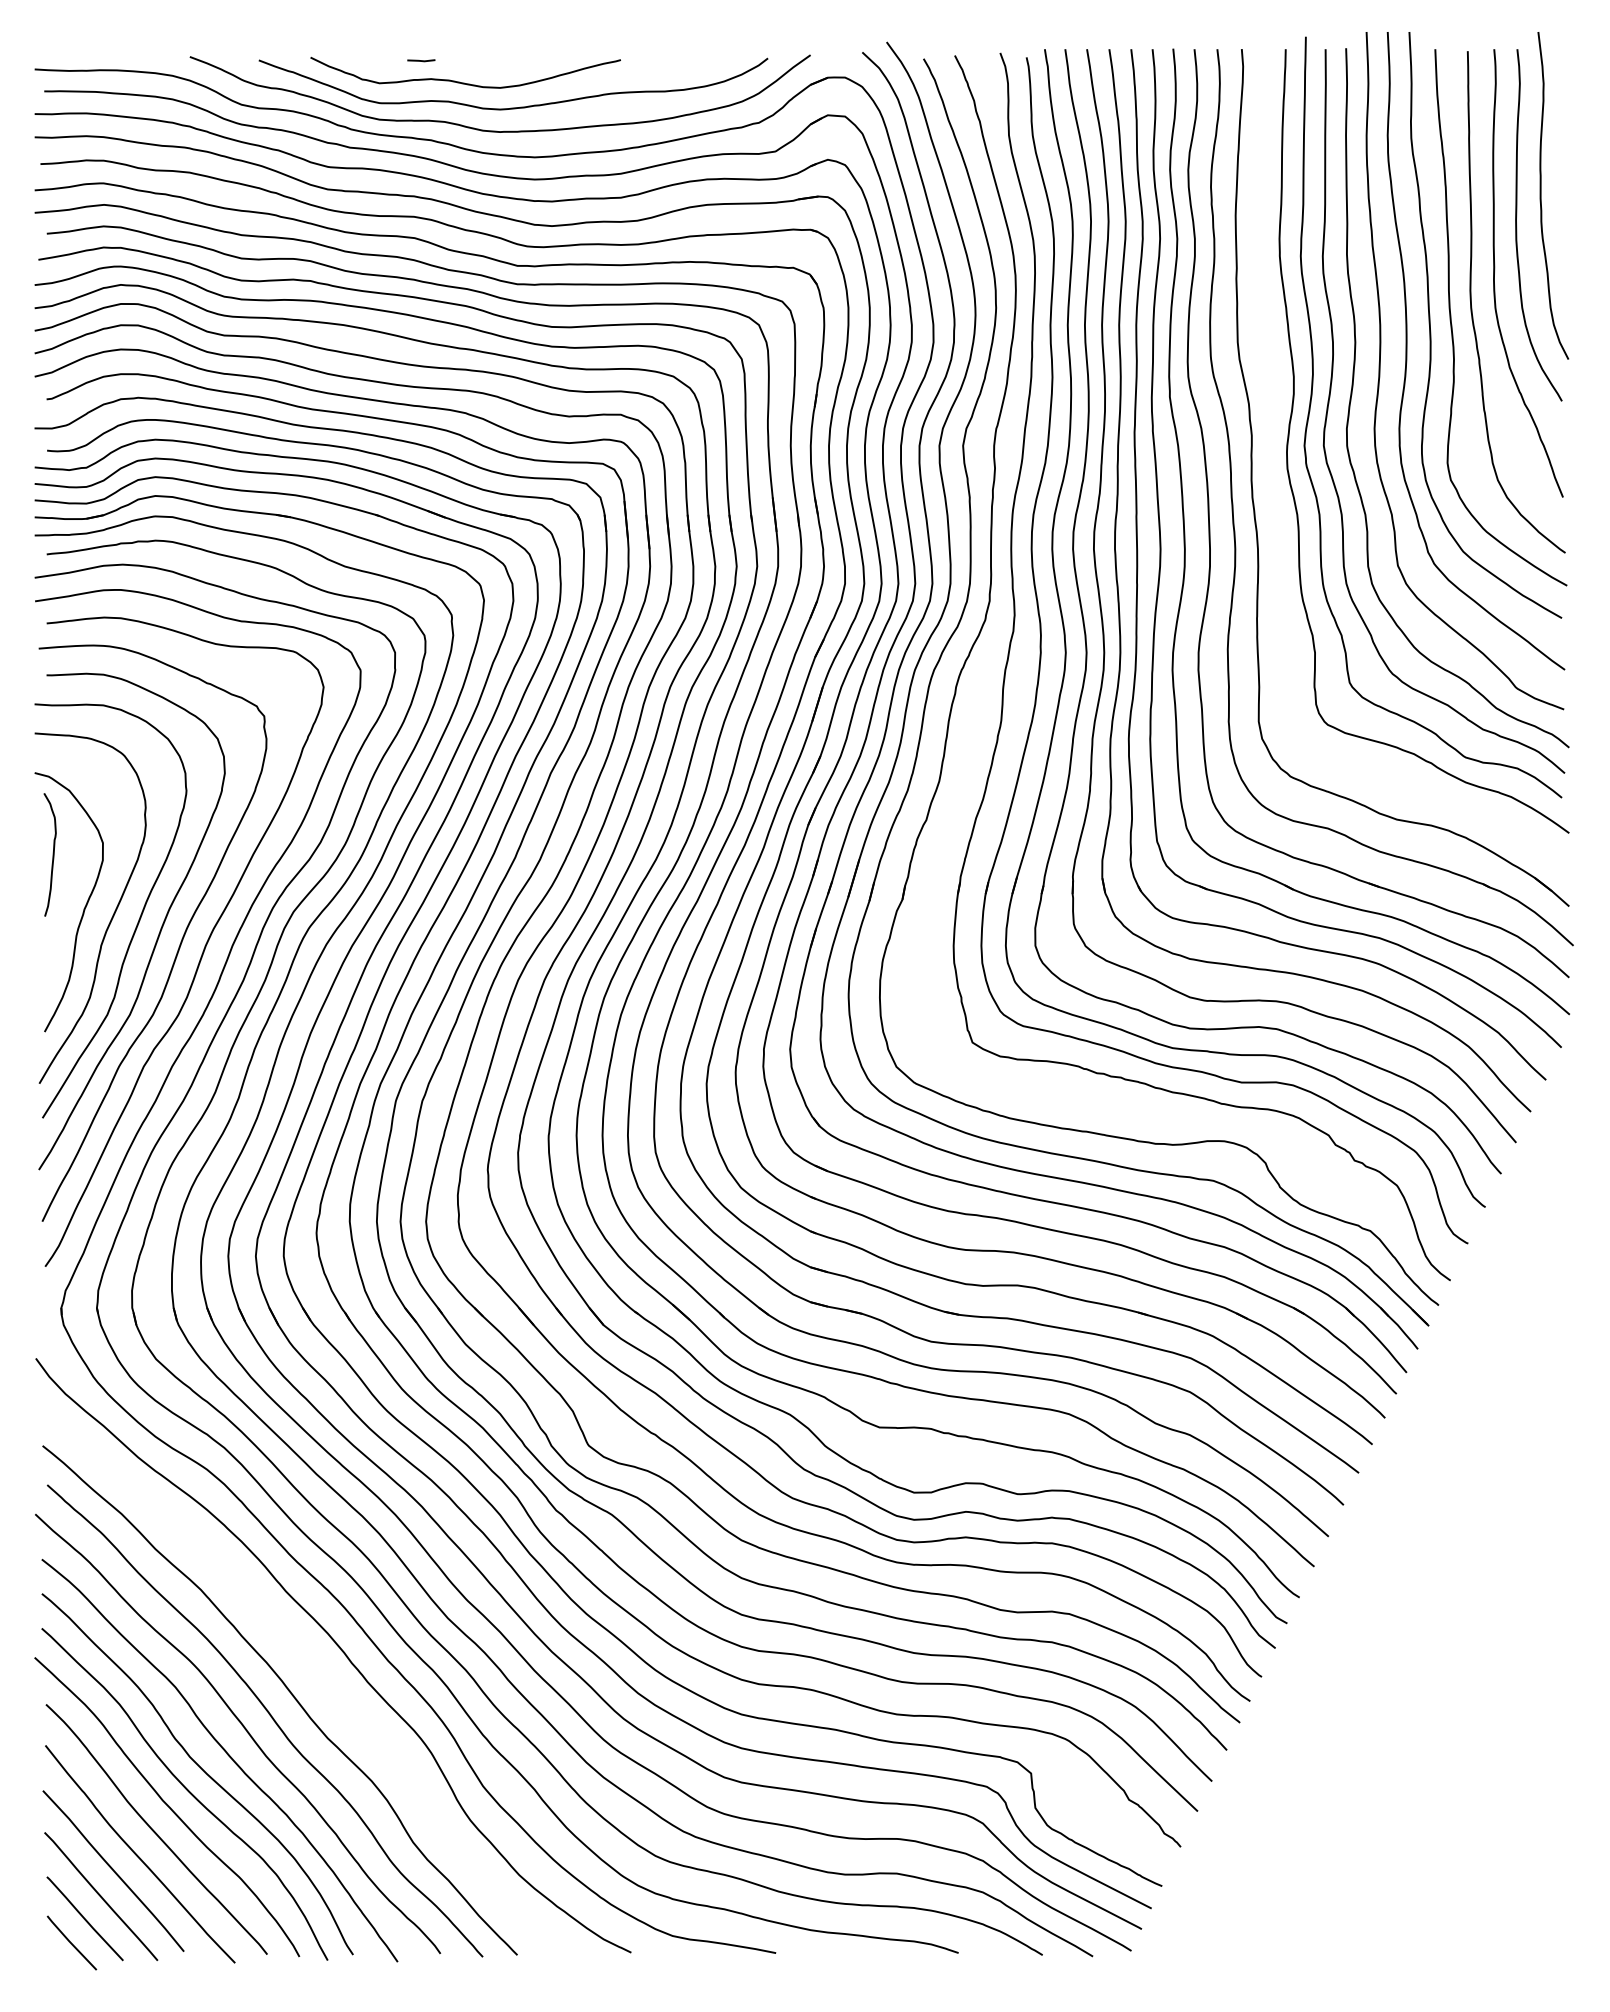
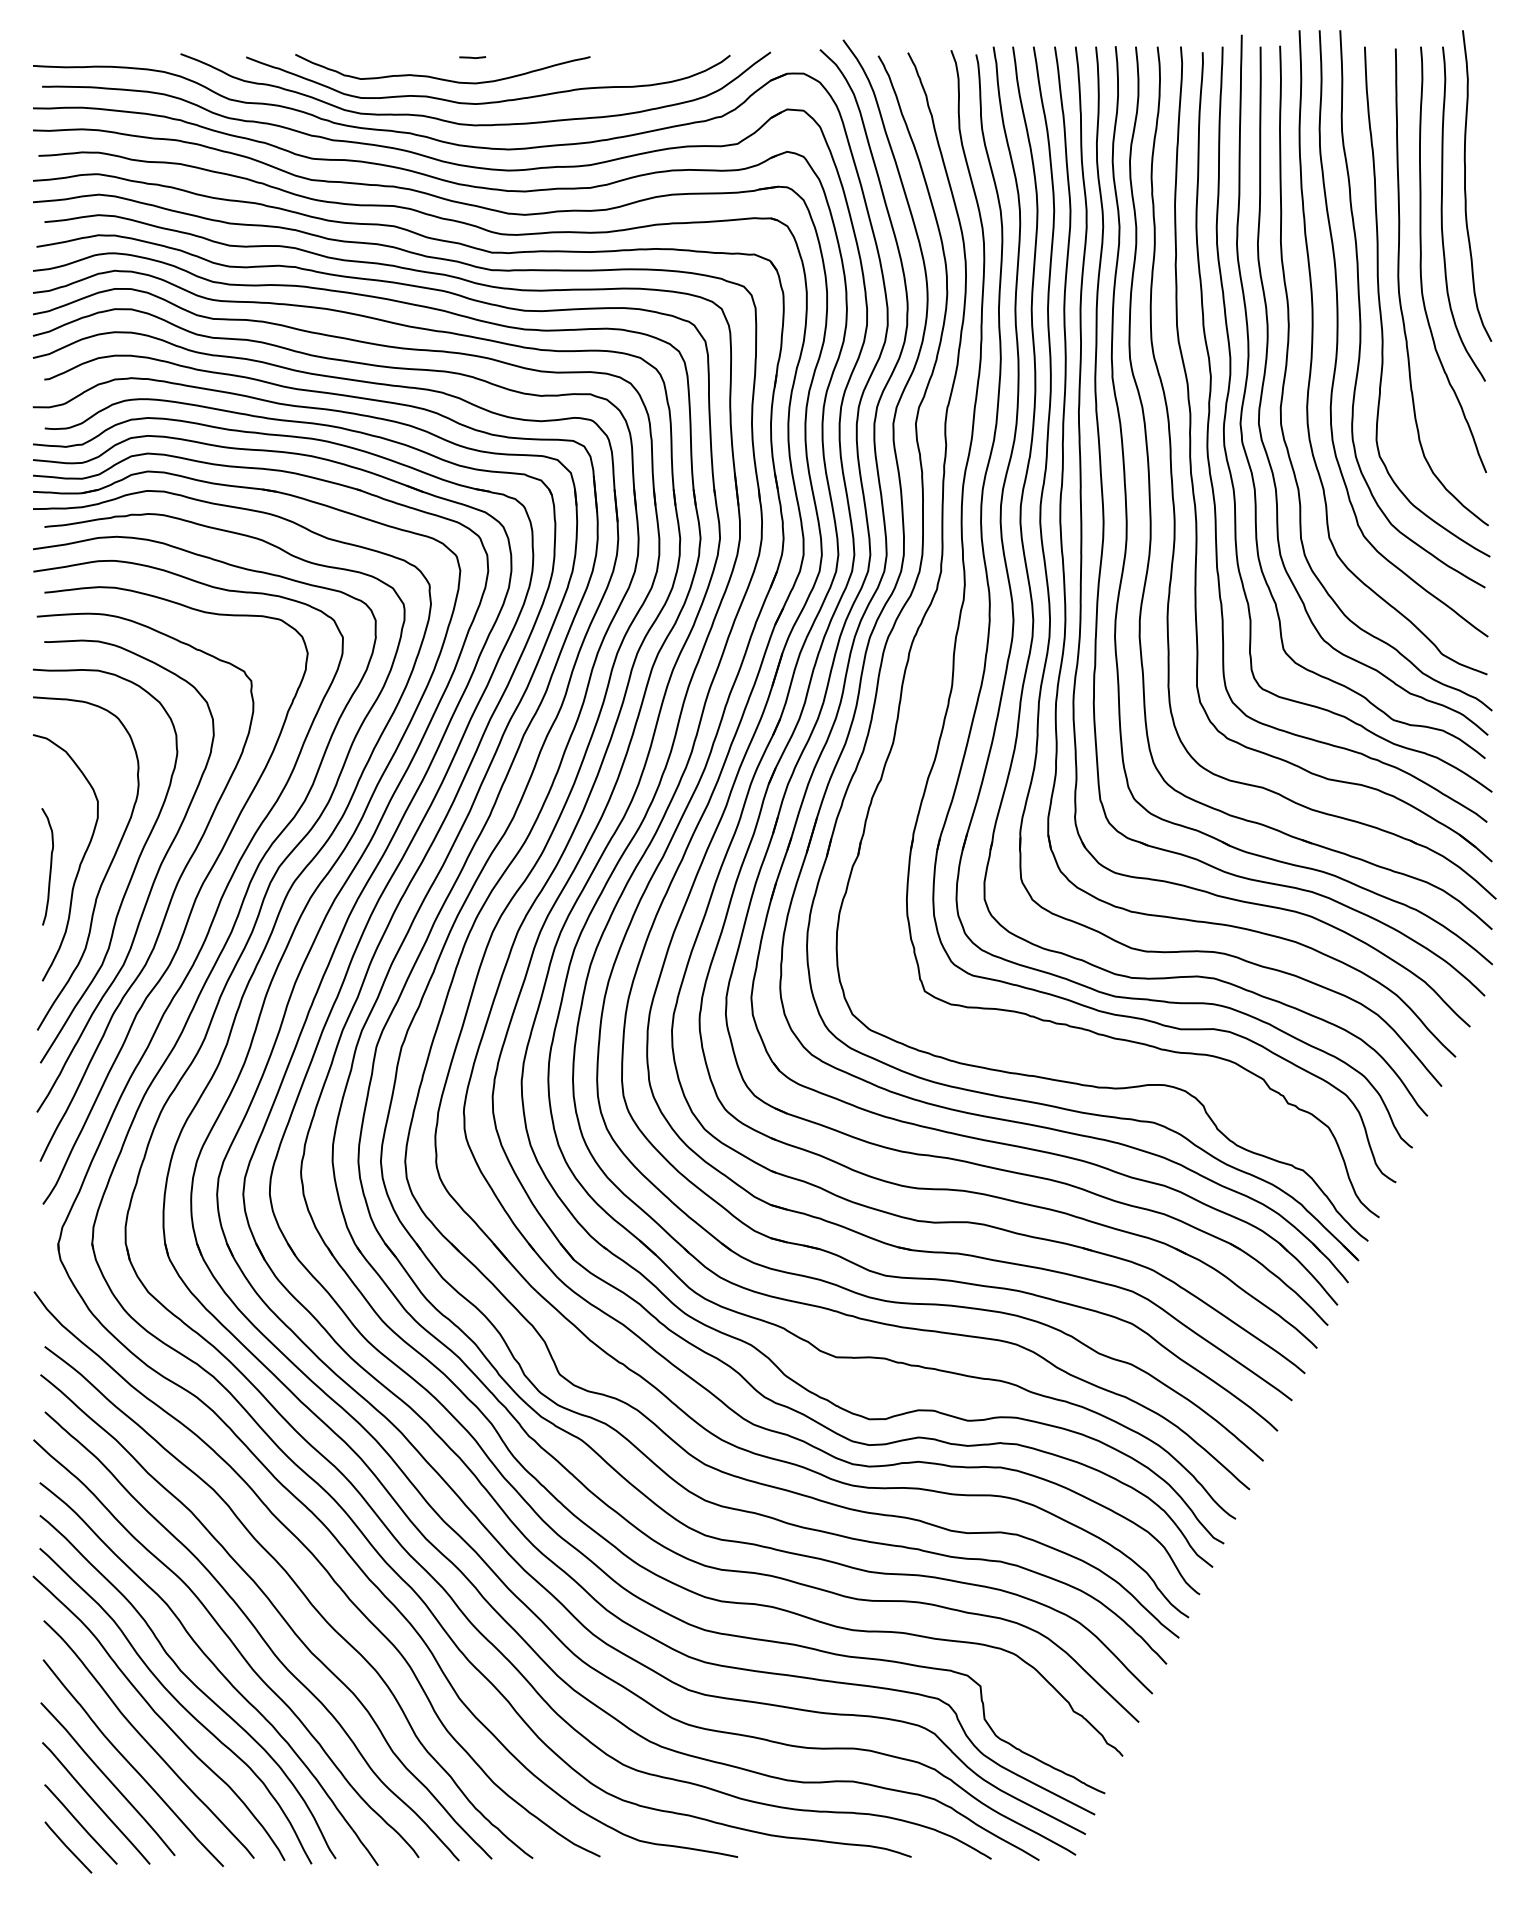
line: (421, 60) -> (472, 57), moved
curve: (1271, 445) -> (1209, 423), added
curve: (53, 854) -> (50, 866), moved
curve: (318, 1676) -> (302, 1594), added

